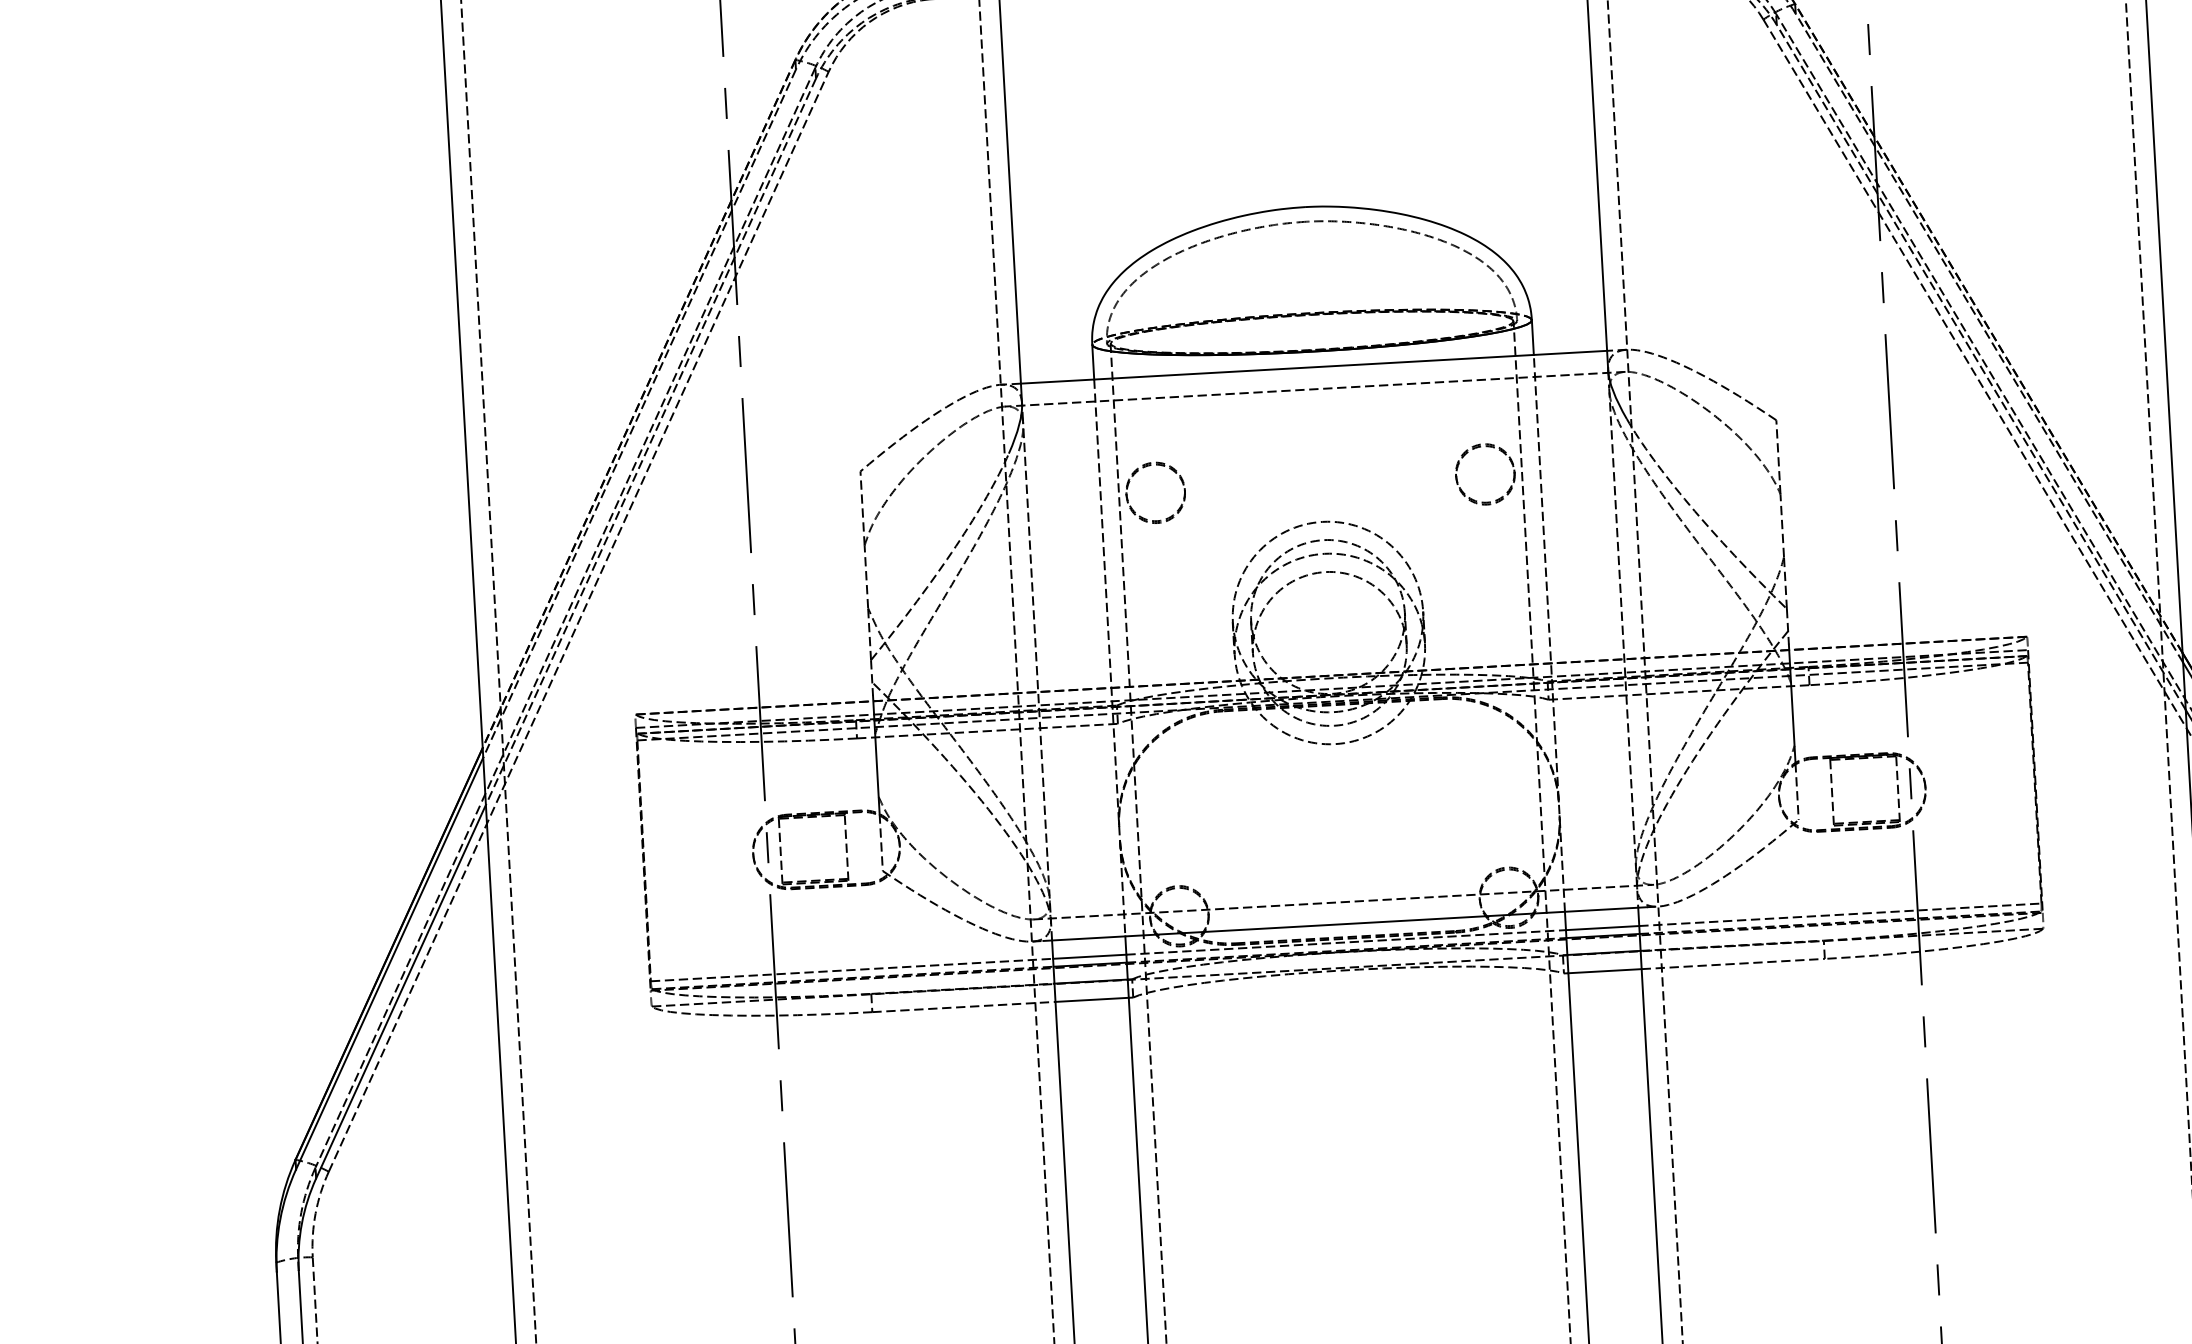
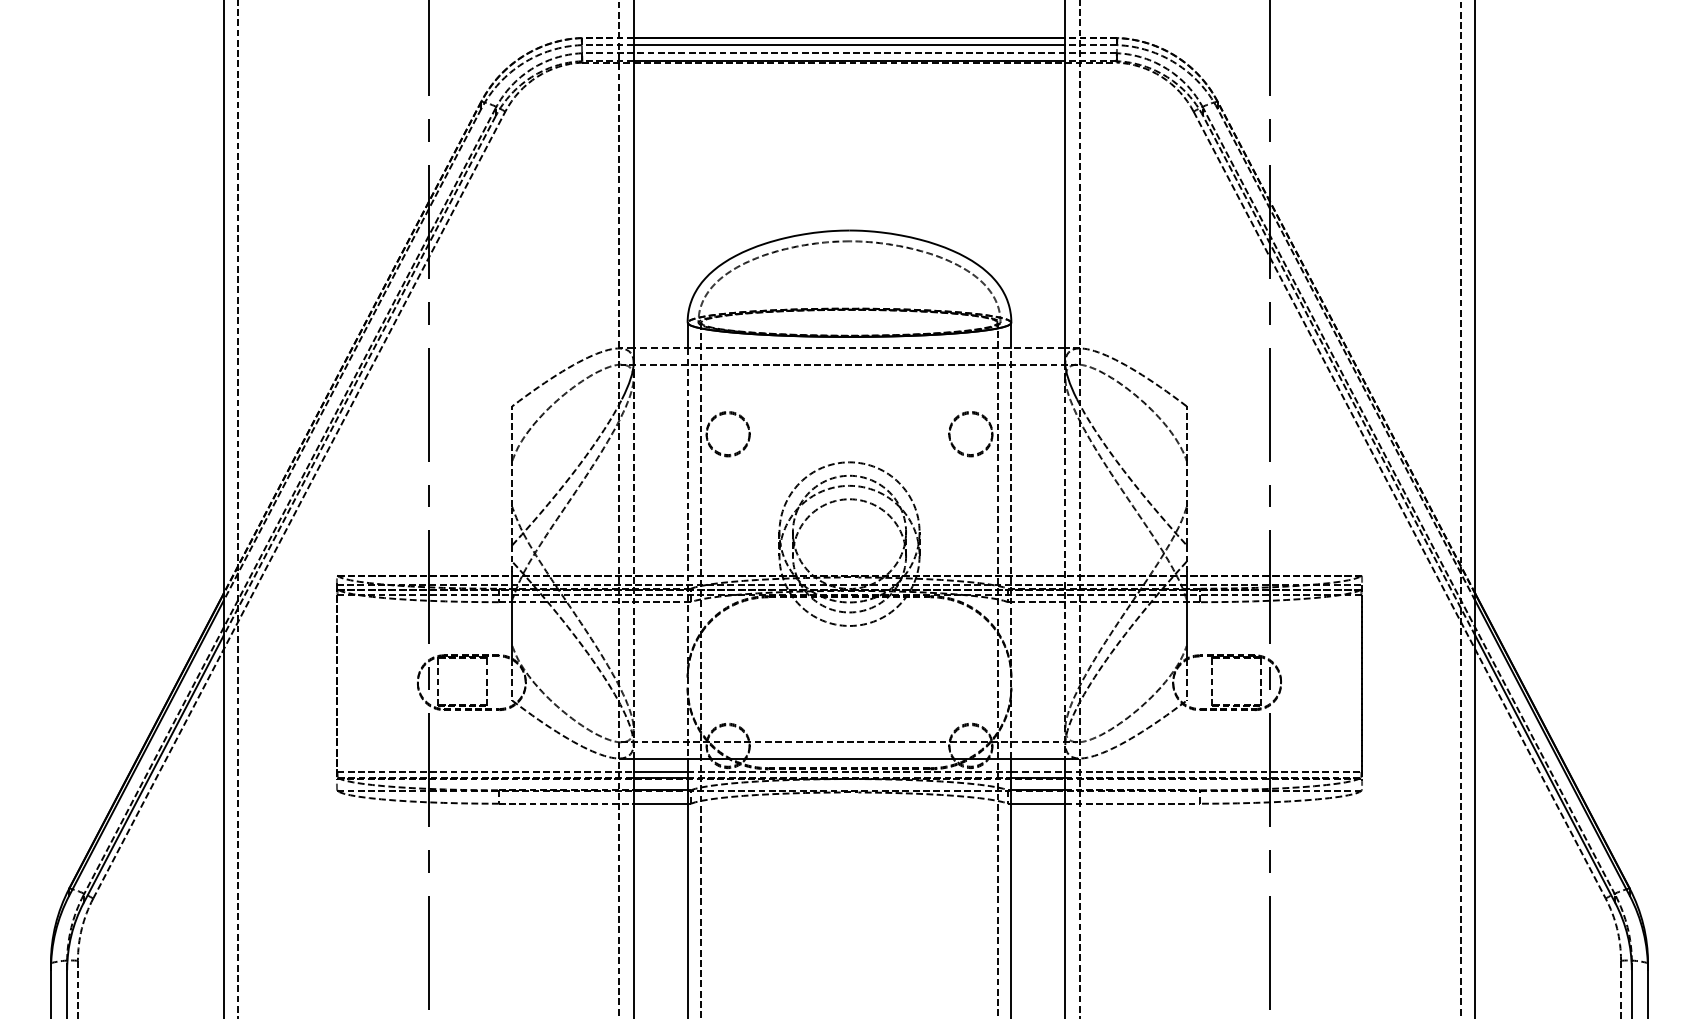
line: (1314, 367) -> (849, 348), solid -> dashed
line: (1602, 928) -> (1038, 772), solid -> dashed

